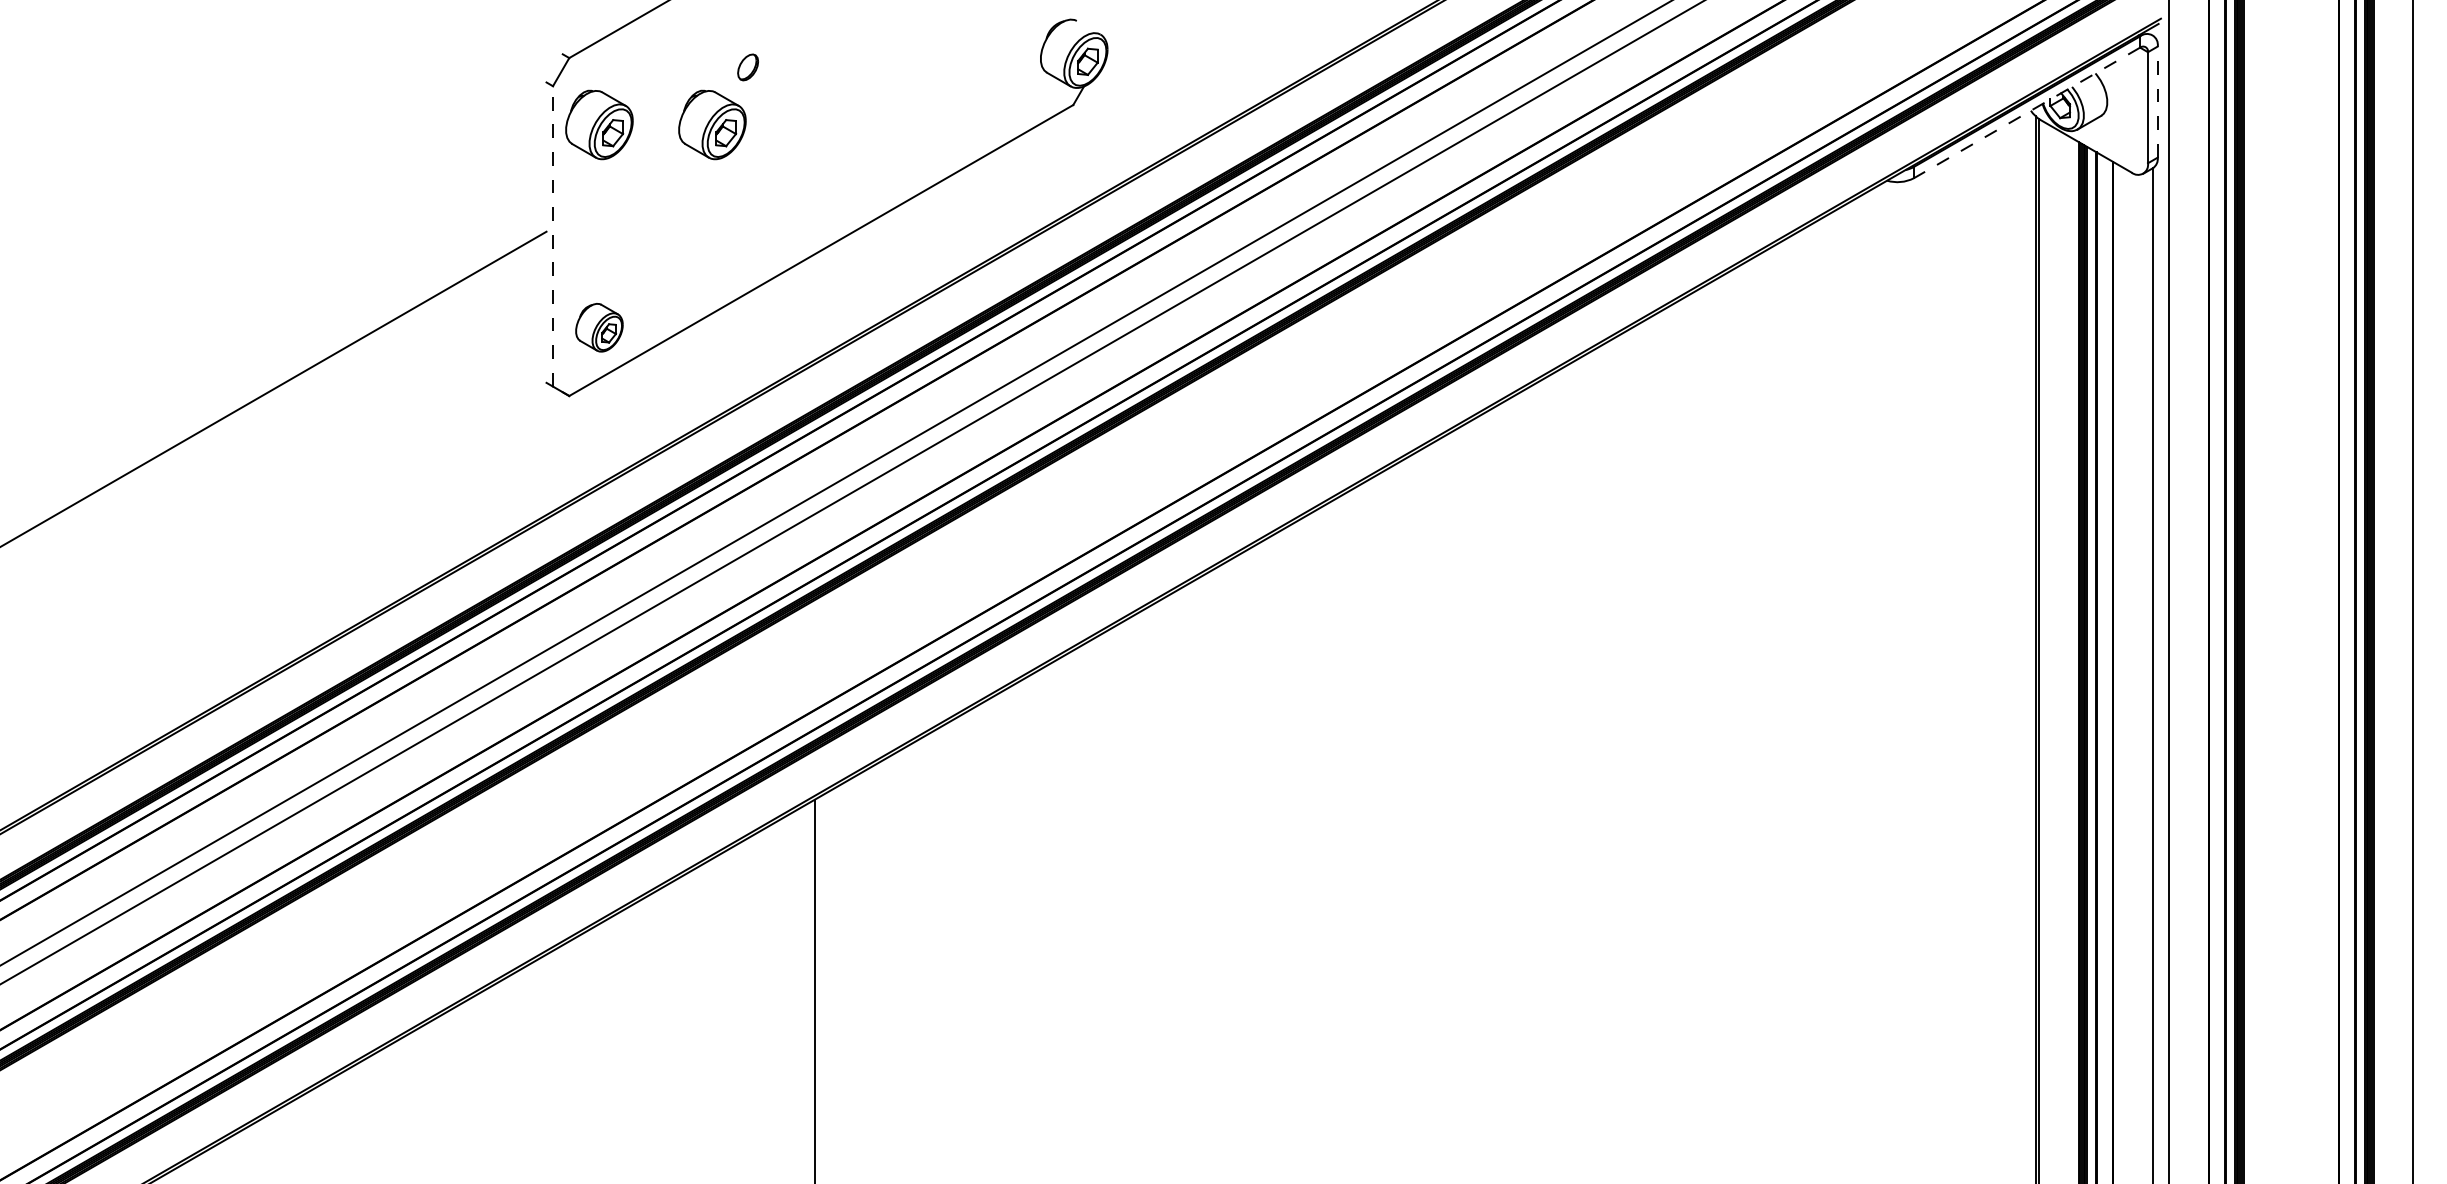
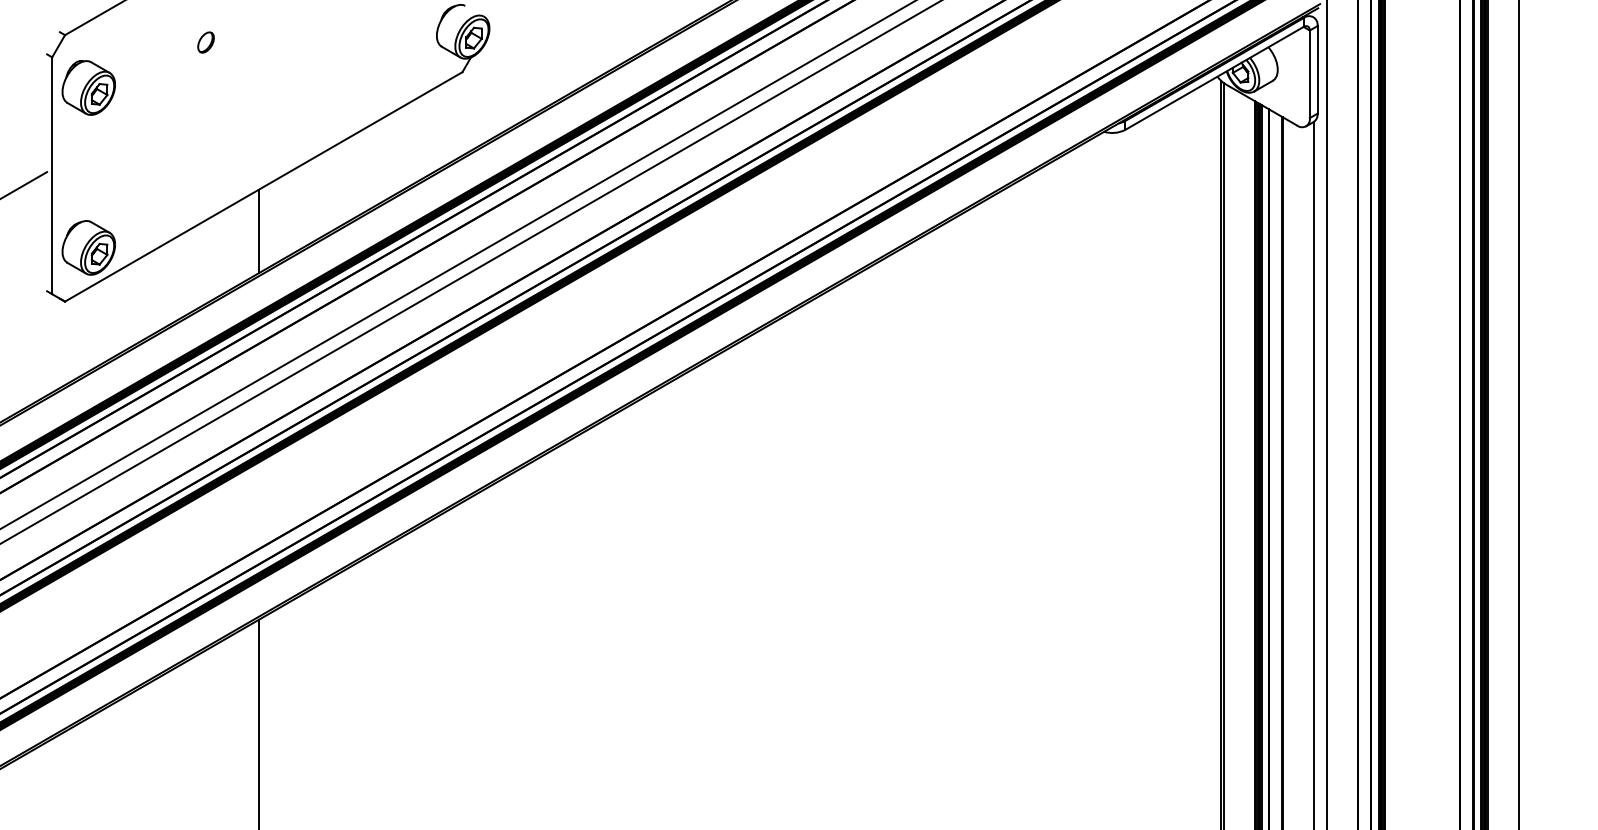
line: (2157, 102) -> (1317, 70), dashed -> solid
line: (2027, 112) -> (1214, 78), dashed -> solid
part: (712, 124) -> (177, 87), removed
line: (553, 235) -> (52, 175), dashed -> solid
line: (814, 307) -> (258, 231), added
part: (599, 327) -> (88, 247), size x1.43

